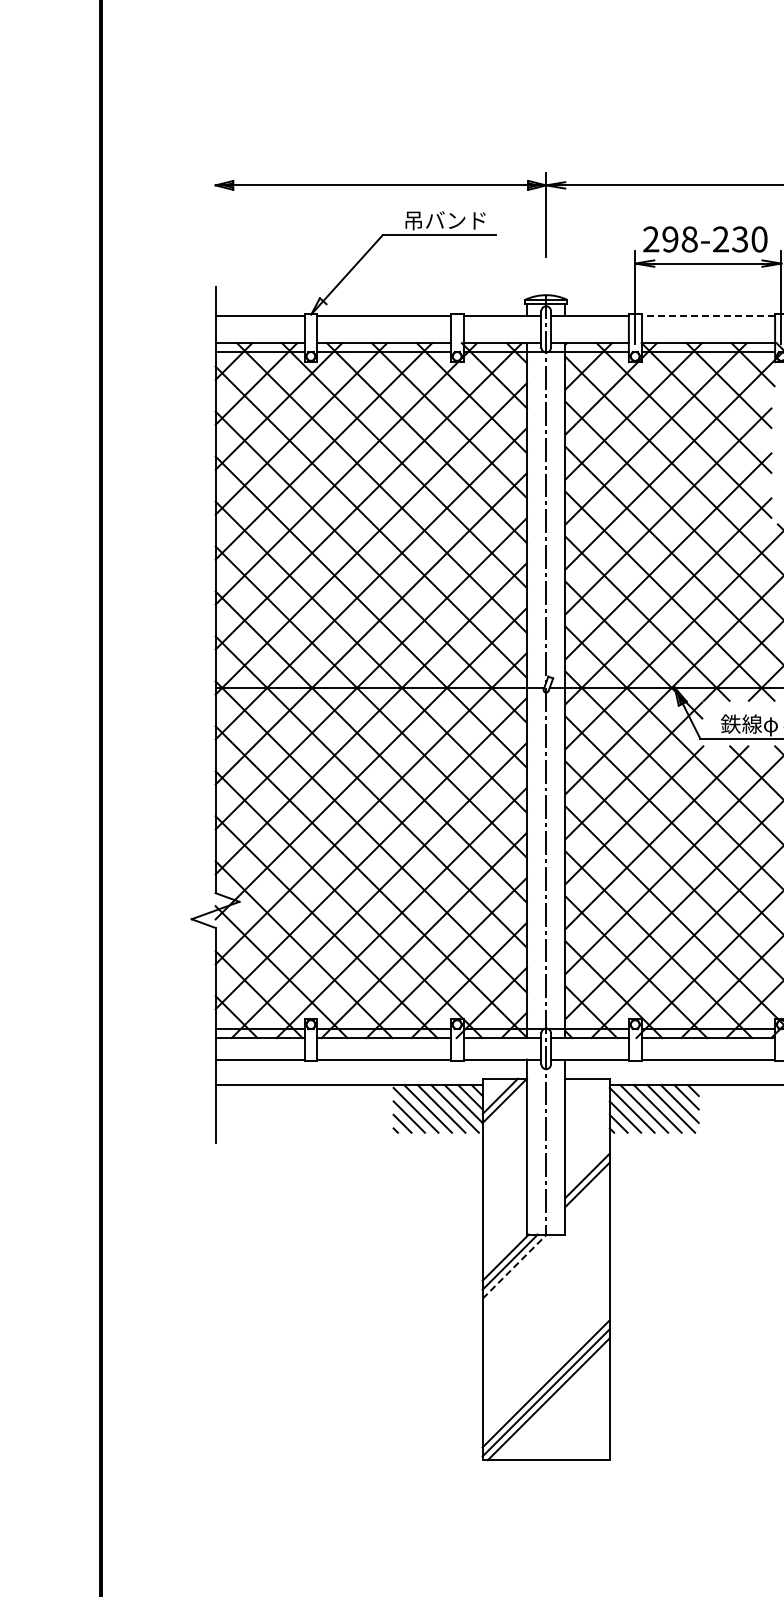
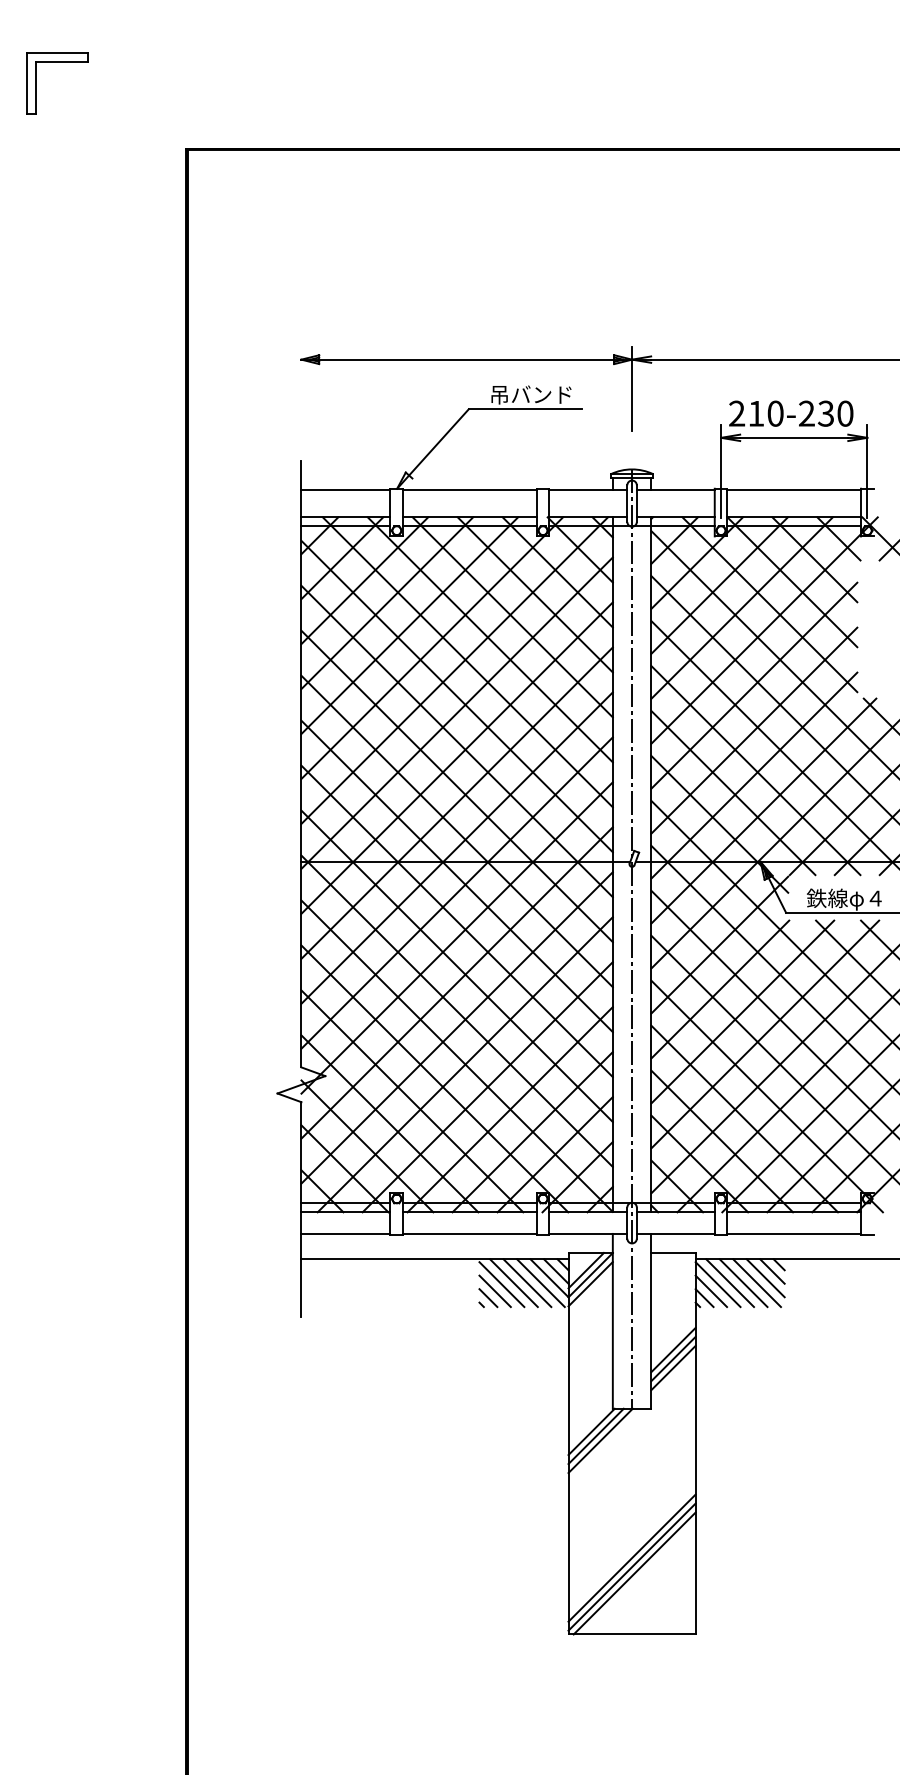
text: (679, 239) -> (765, 413), 298-230 -> 210-230
line: (708, 316) -> (794, 490), dashed -> solid
line: (504, 1110) -> (590, 1284), added
line: (587, 1193) -> (673, 1367), added
line: (514, 1266) -> (600, 1440), dashed -> solid

